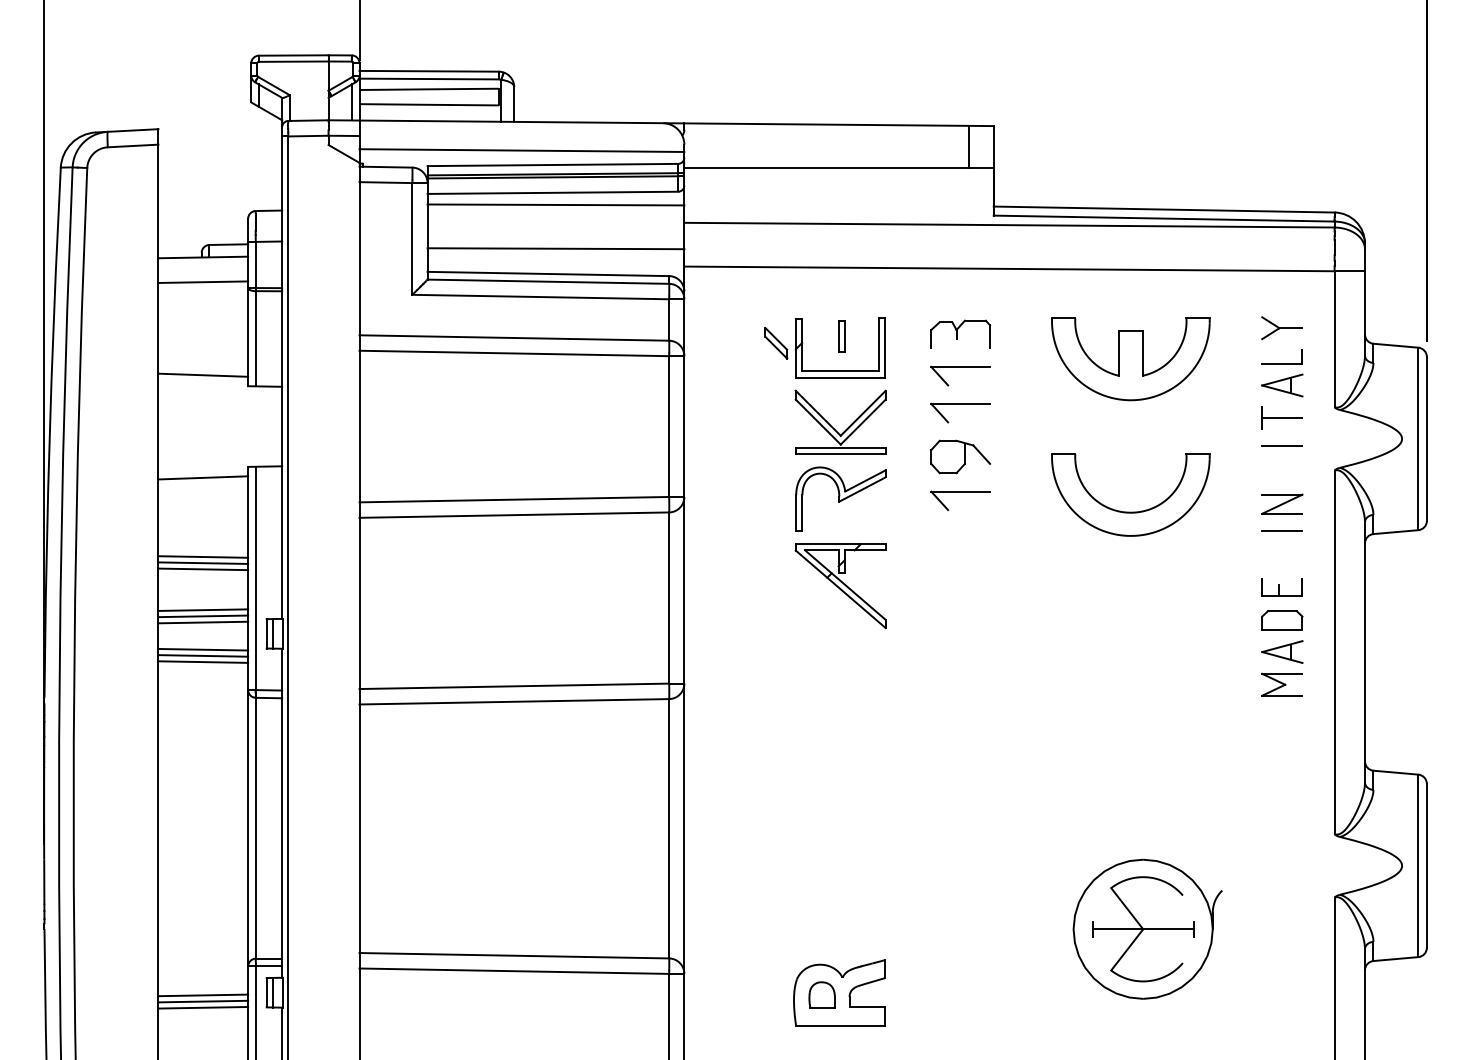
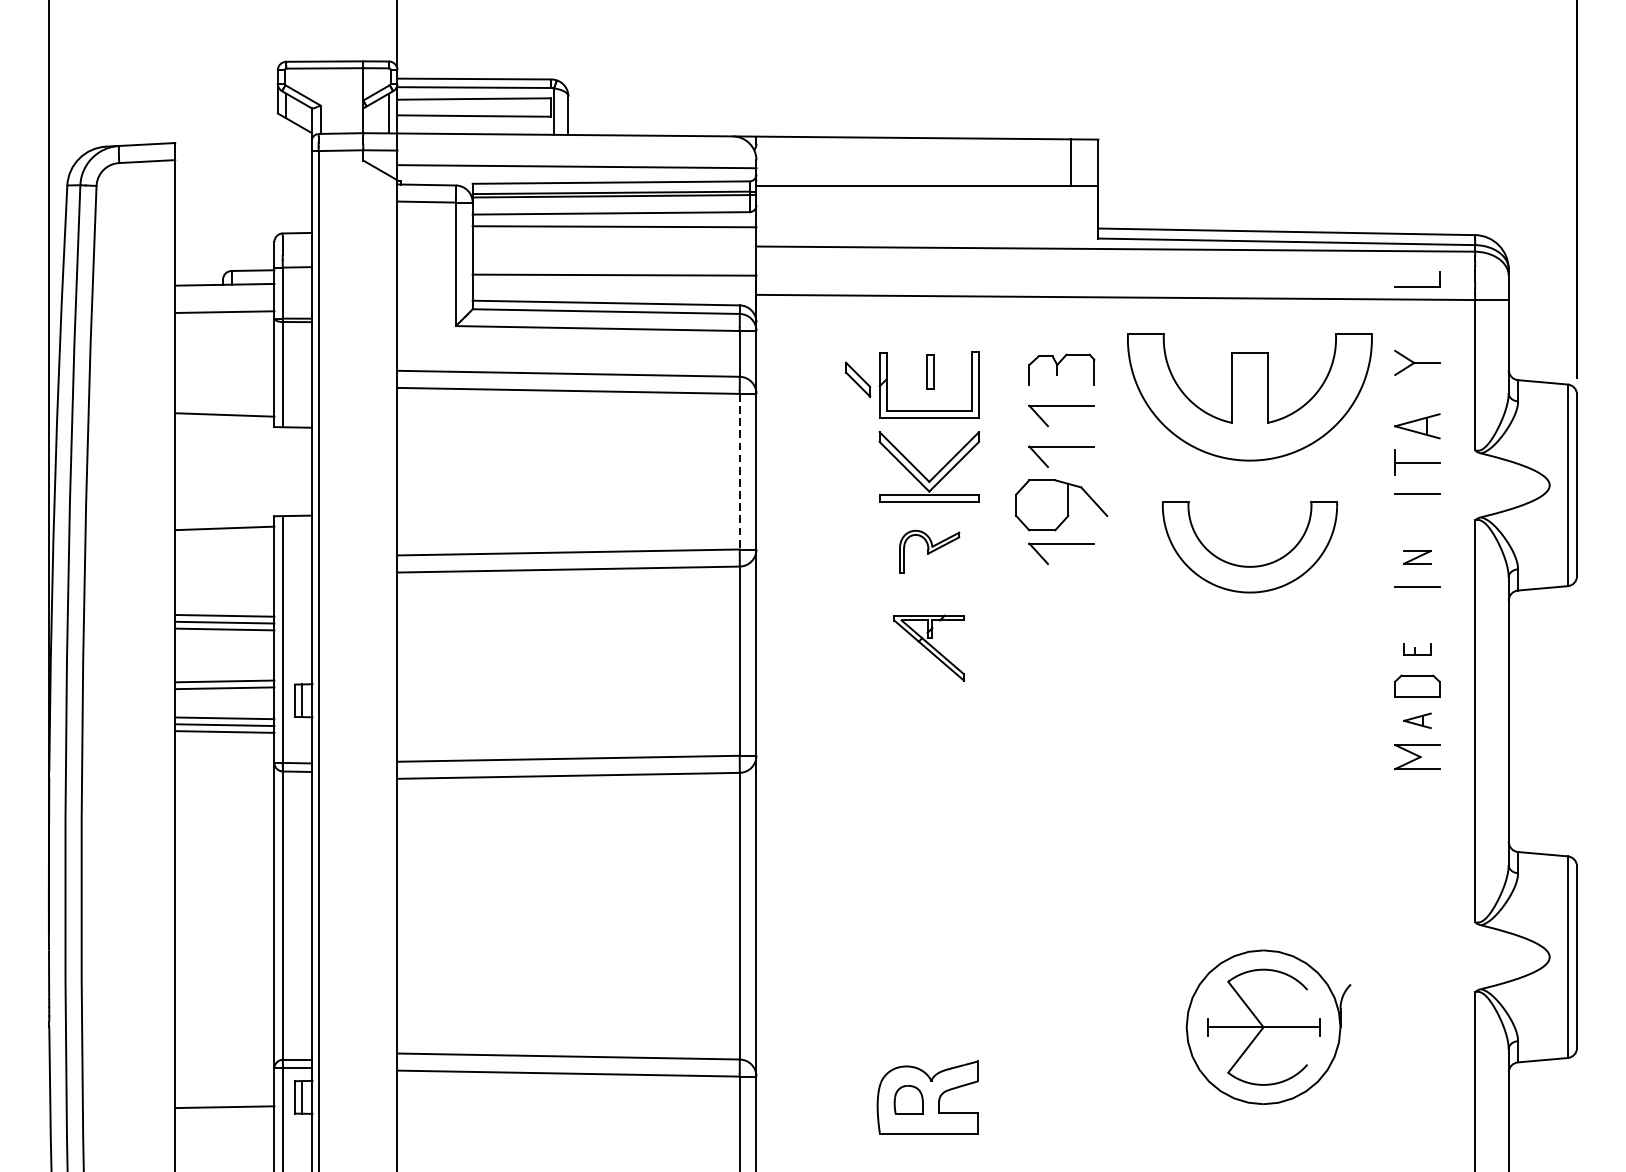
part: (1130, 359) -> (1249, 397), size x1.4
part: (1281, 363) -> (1416, 287), moved
line: (669, 427) -> (740, 472), solid -> dashed
part: (960, 456) -> (1061, 504), size x1.4
part: (840, 498) -> (929, 551), size x0.6
part: (1282, 503) -> (1417, 556), size x0.6
part: (840, 586) -> (929, 648), size x0.7
part: (1281, 587) -> (1416, 649), size x0.6
line: (203, 609) -> (225, 673), removed
part: (1282, 651) -> (1417, 720), size x0.6
line: (203, 995) -> (225, 1100), removed
line: (203, 1007) -> (225, 1113), removed

